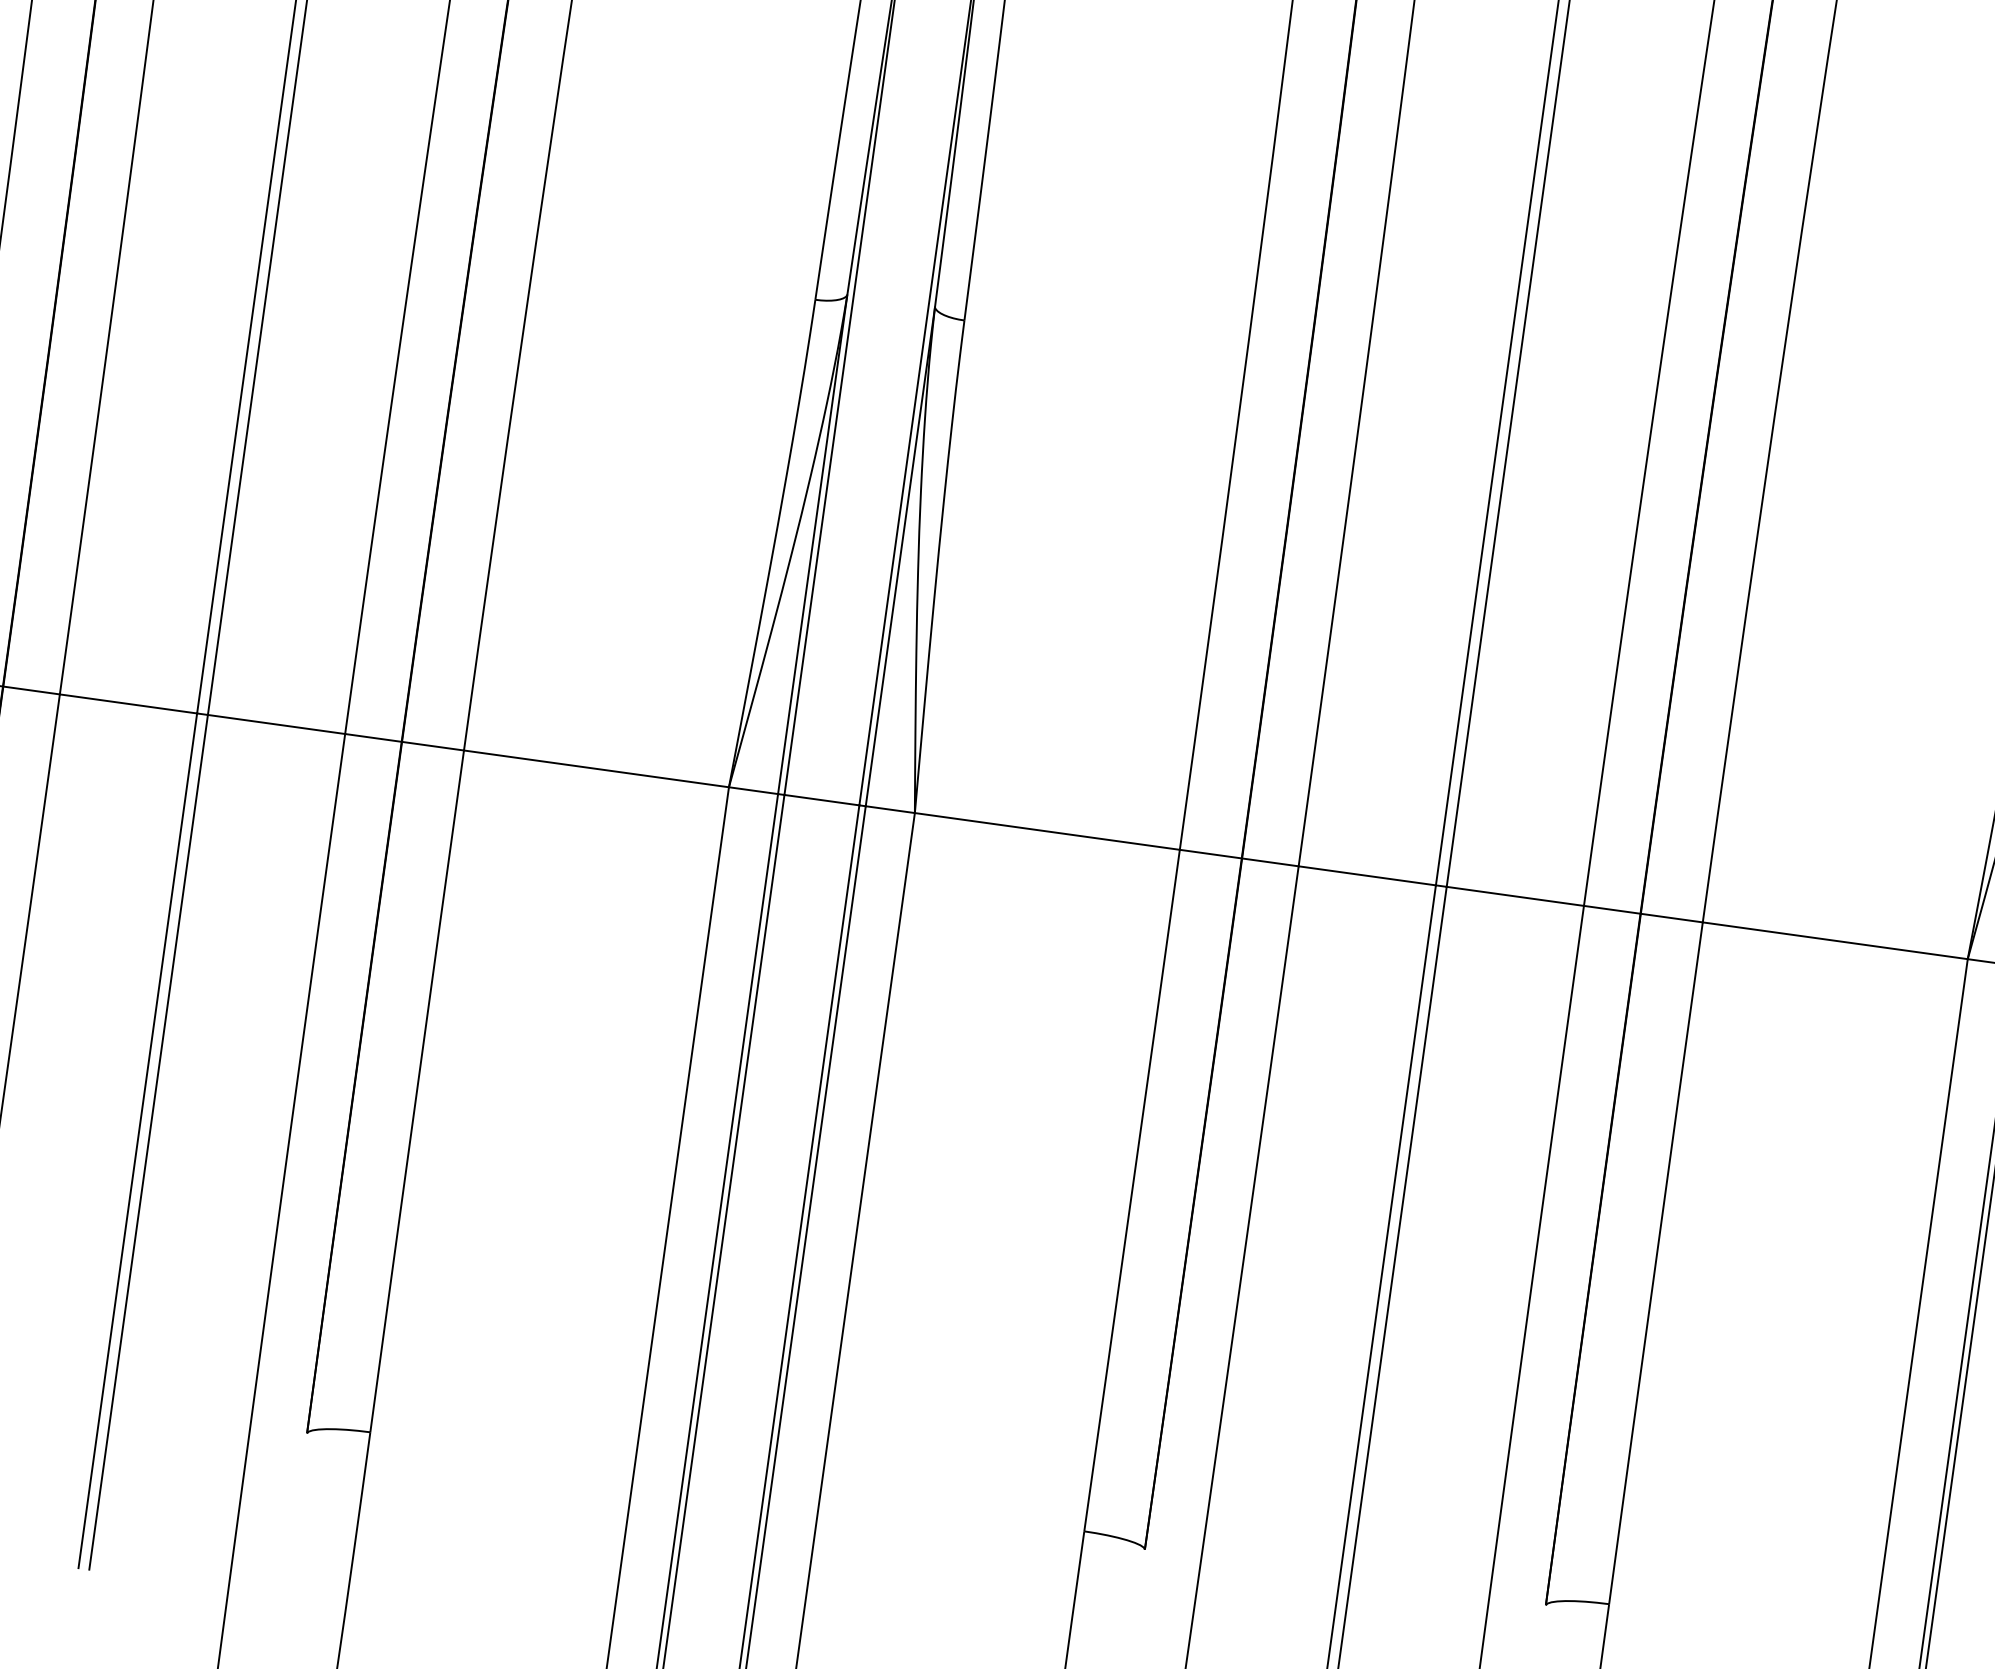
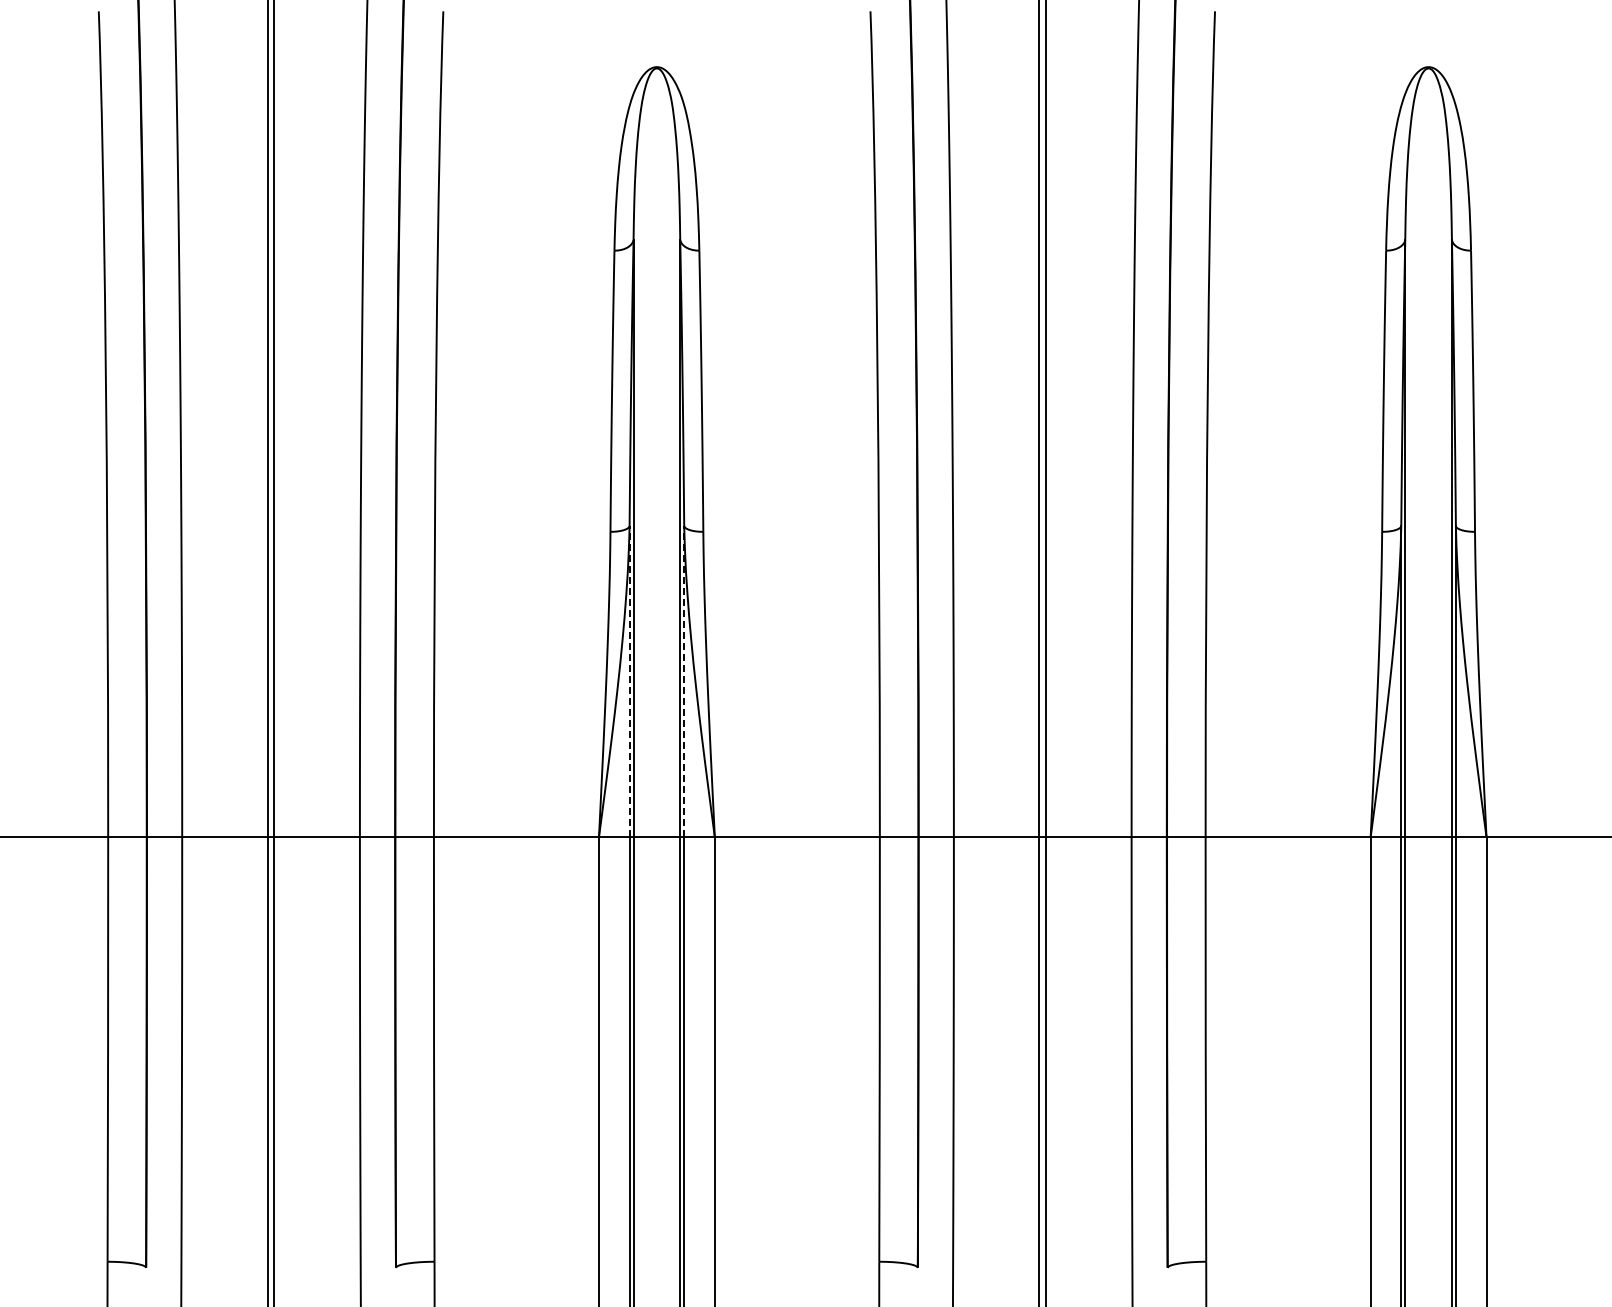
line: (812, 544) -> (629, 681), solid -> dashed
line: (900, 556) -> (684, 681), solid -> dashed

